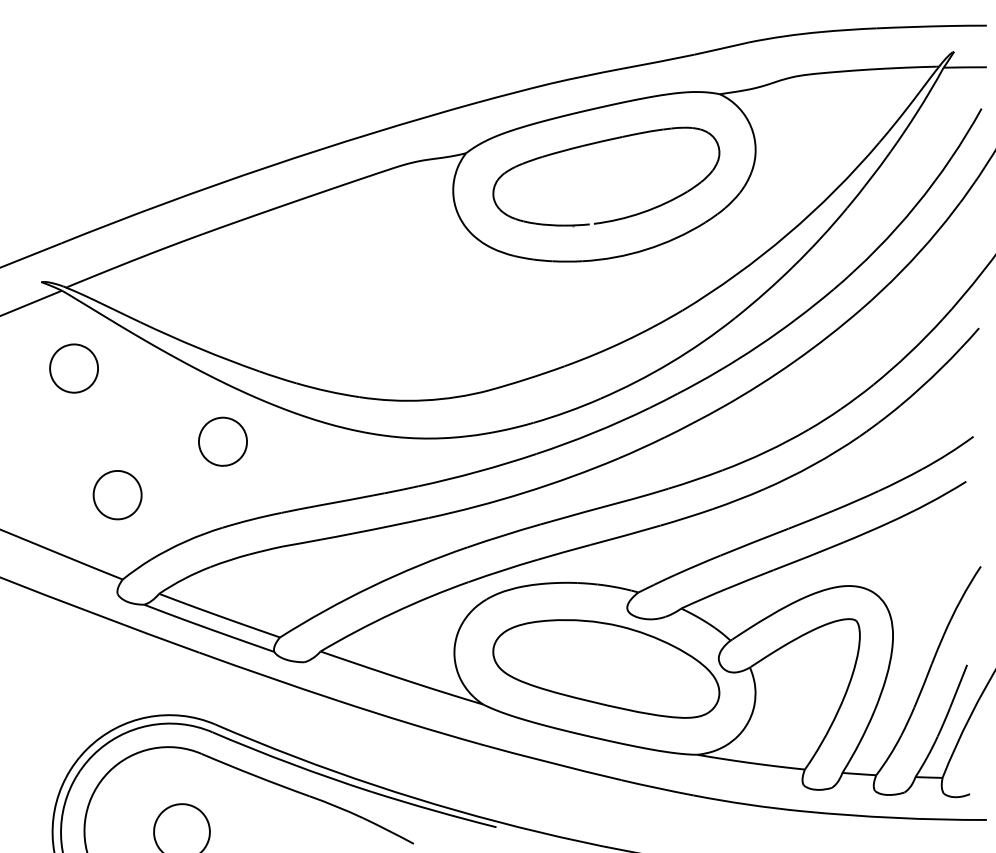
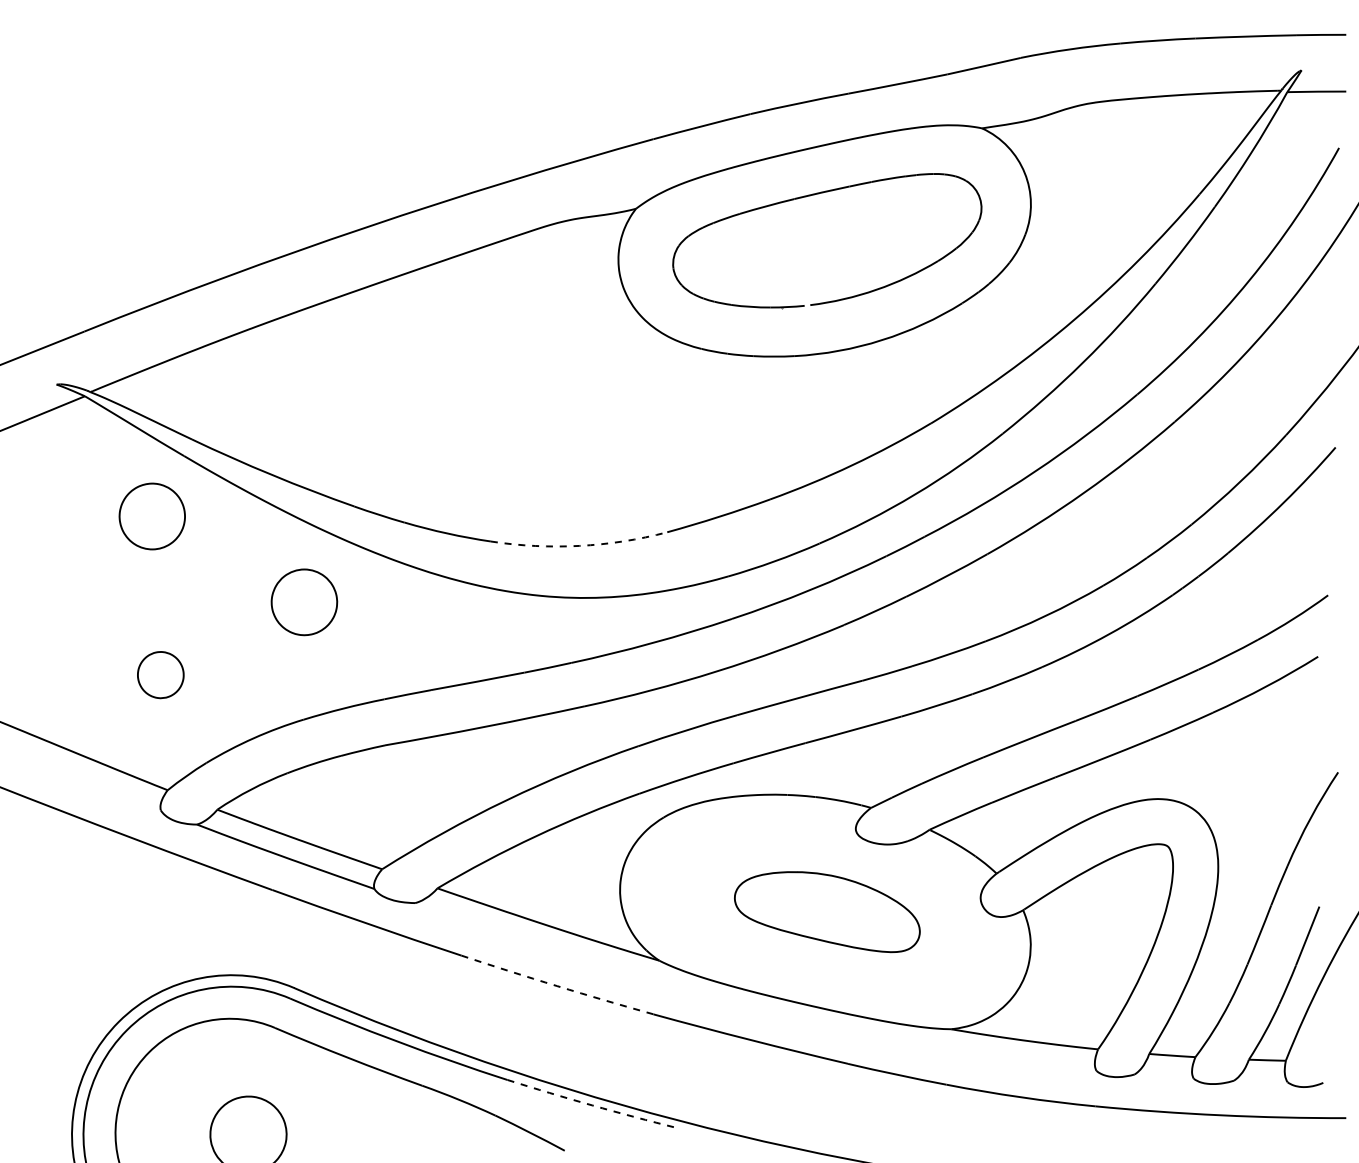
part: (73, 368) -> (151, 516), moved
arc: (424, 400) -> (579, 545), solid -> dashed
part: (117, 494) -> (160, 674), size x0.7
part: (606, 668) -> (827, 911), size x0.6
arc: (408, 723) -> (557, 986), solid -> dashed
arc: (434, 810) -> (592, 1105), solid -> dashed

